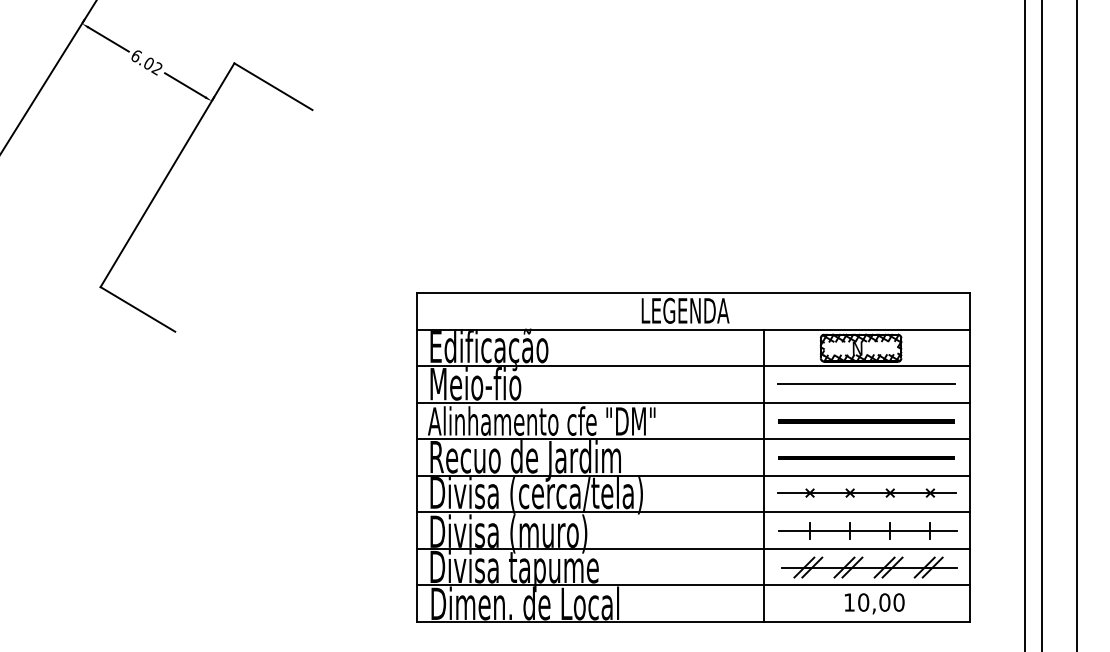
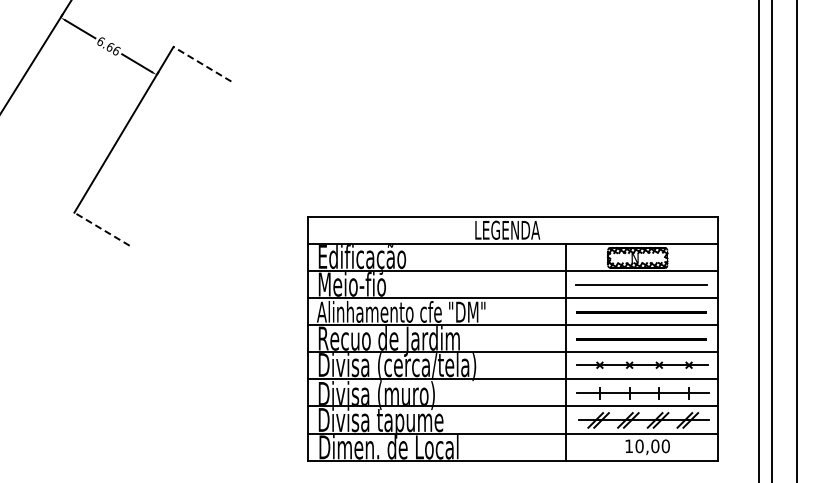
text: (154, 65) -> (114, 48), 6.02 -> 6.66
line: (273, 87) -> (202, 64), solid -> dashed
line: (137, 308) -> (101, 228), solid -> dashed

